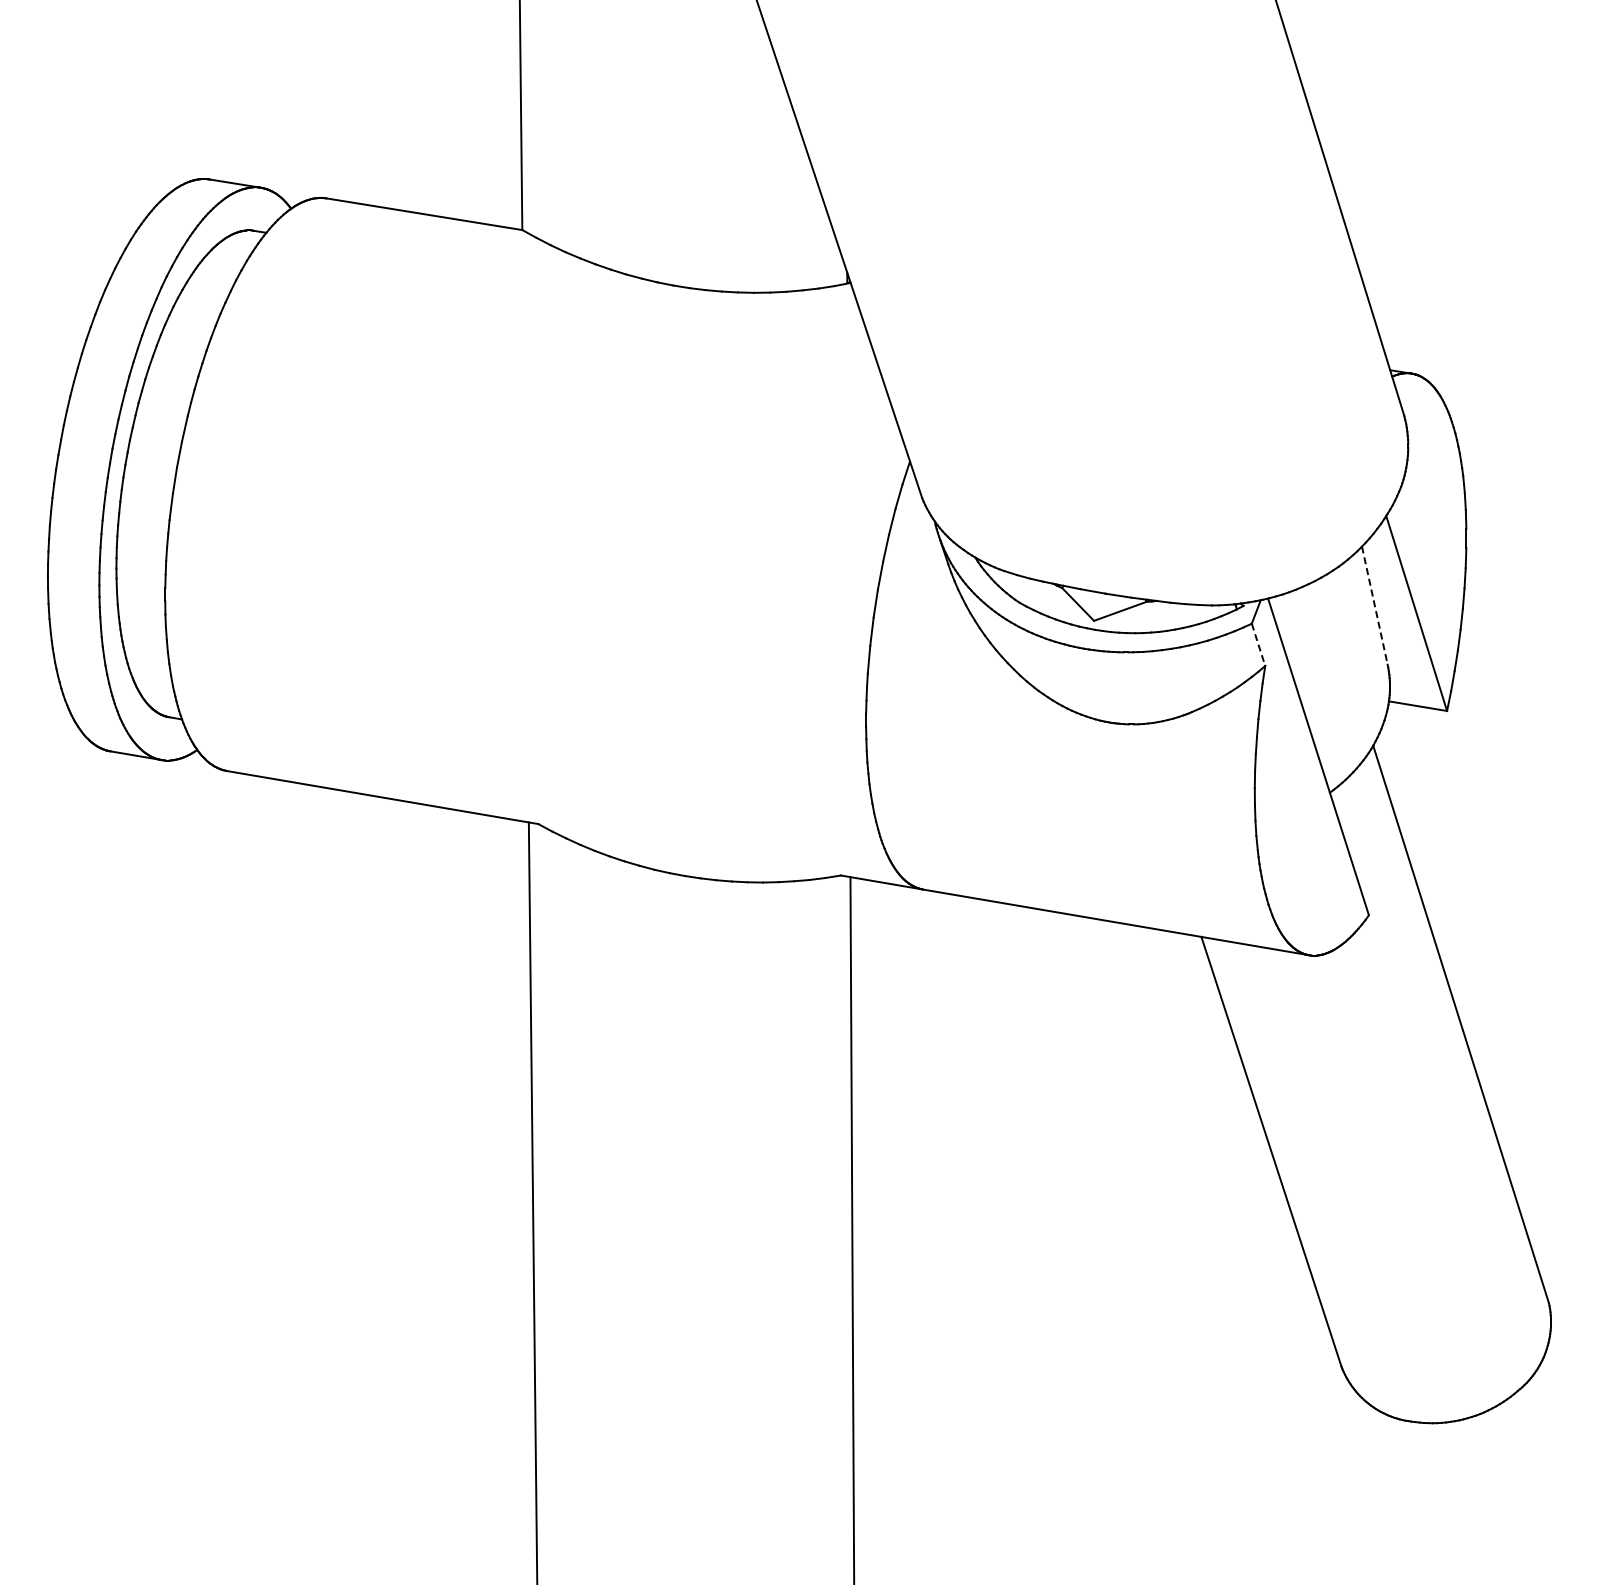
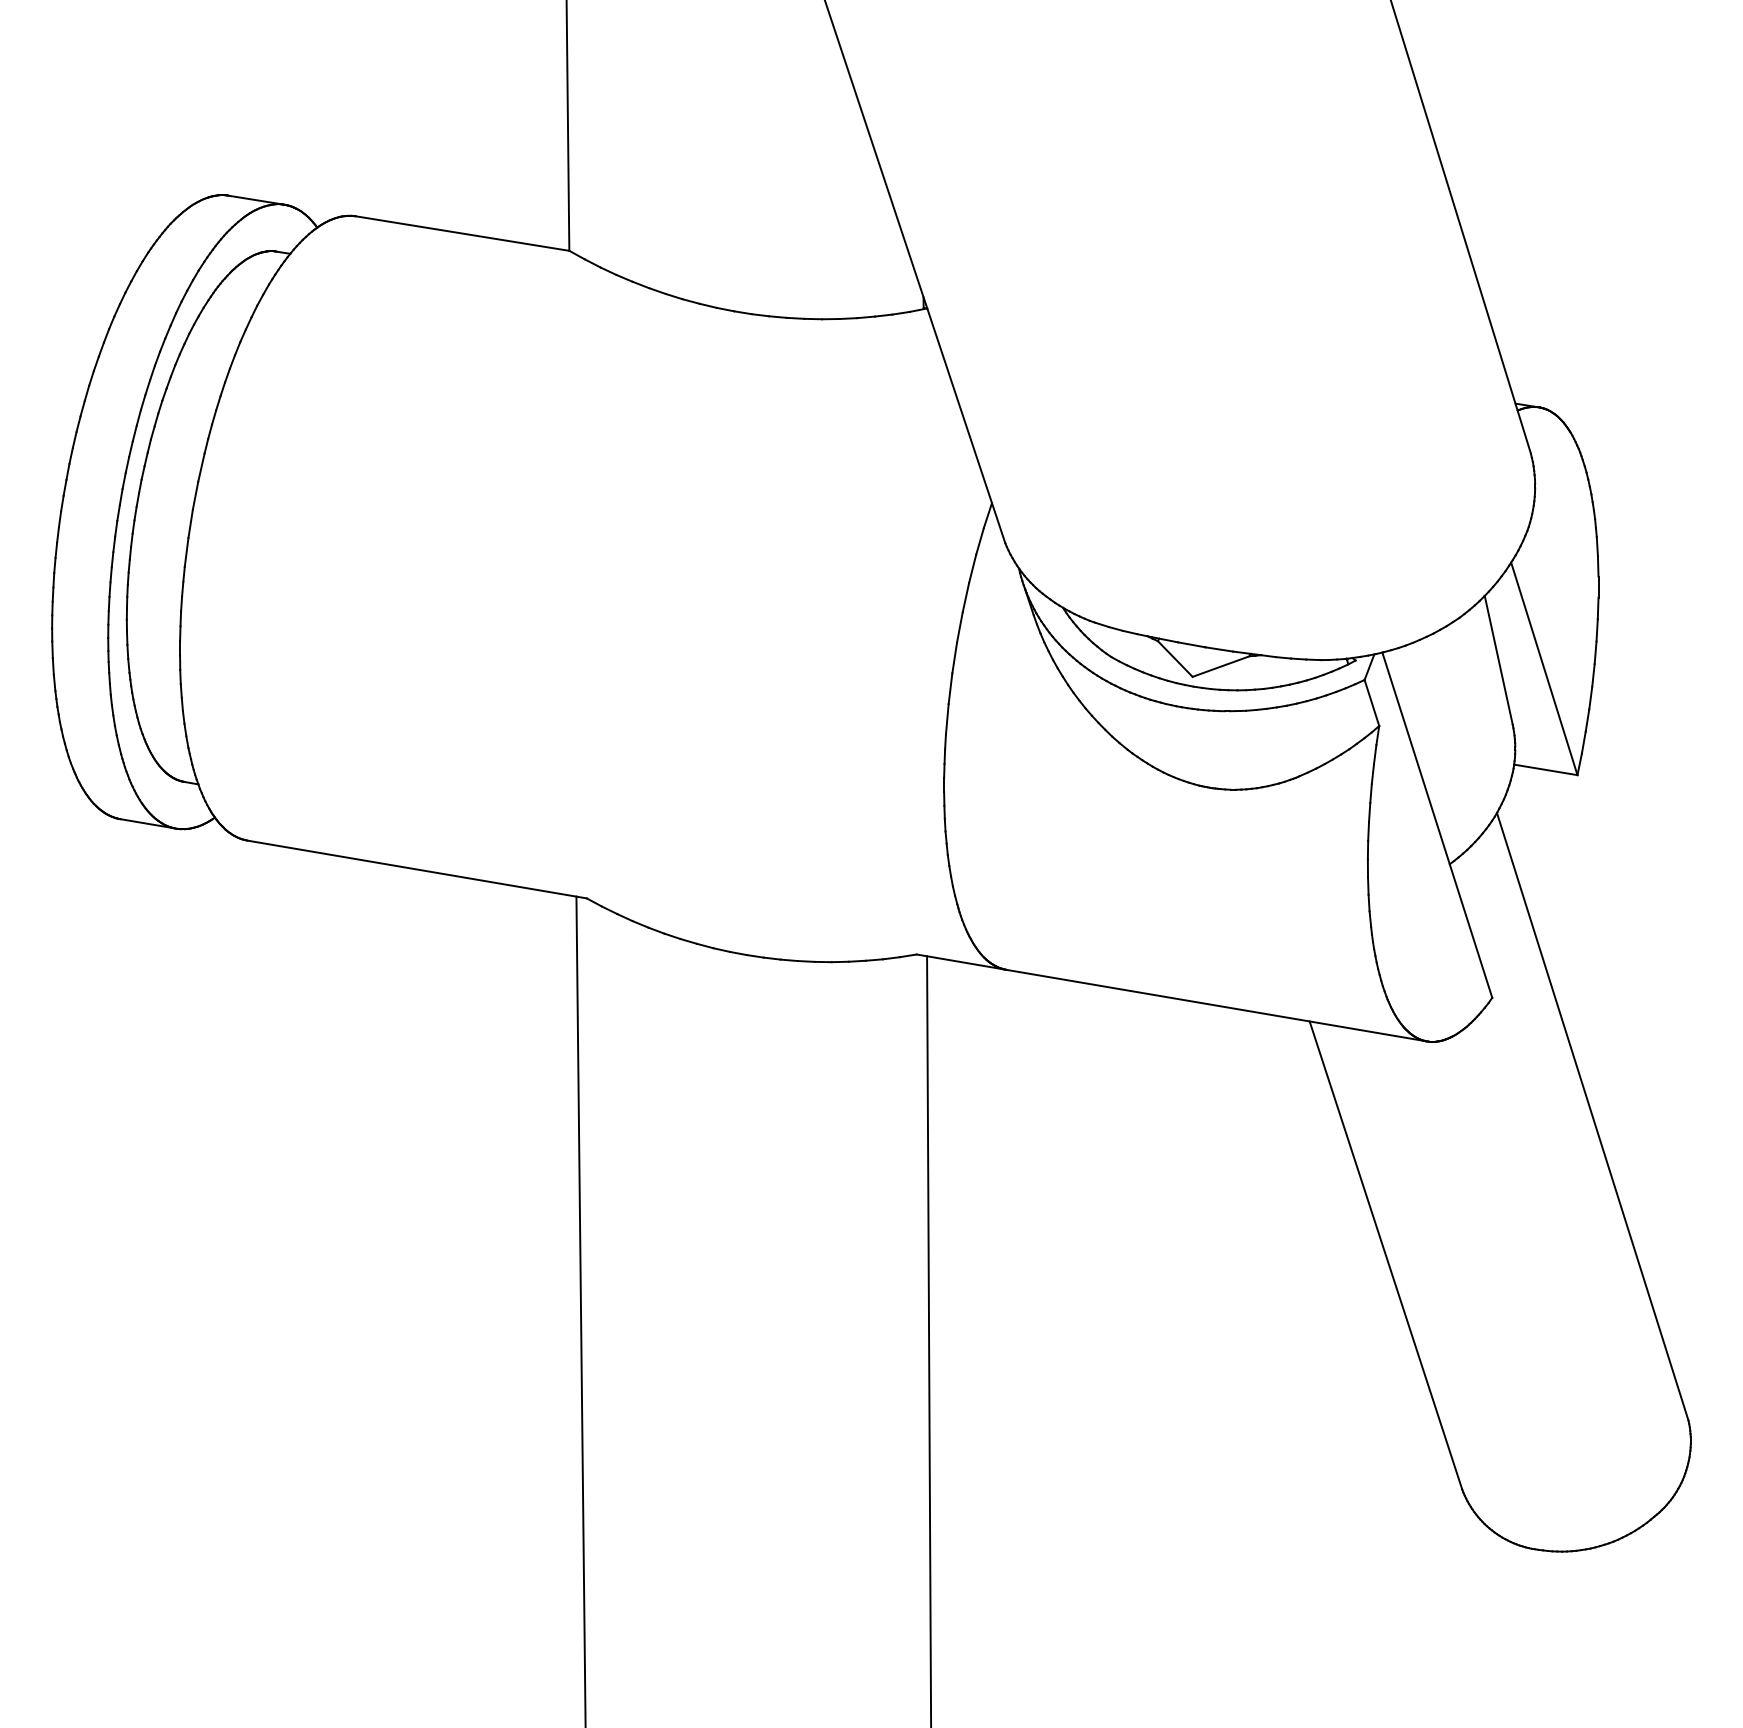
line: (1374, 606) -> (1498, 661), dashed -> solid
line: (1258, 645) -> (1371, 703), dashed -> solid

